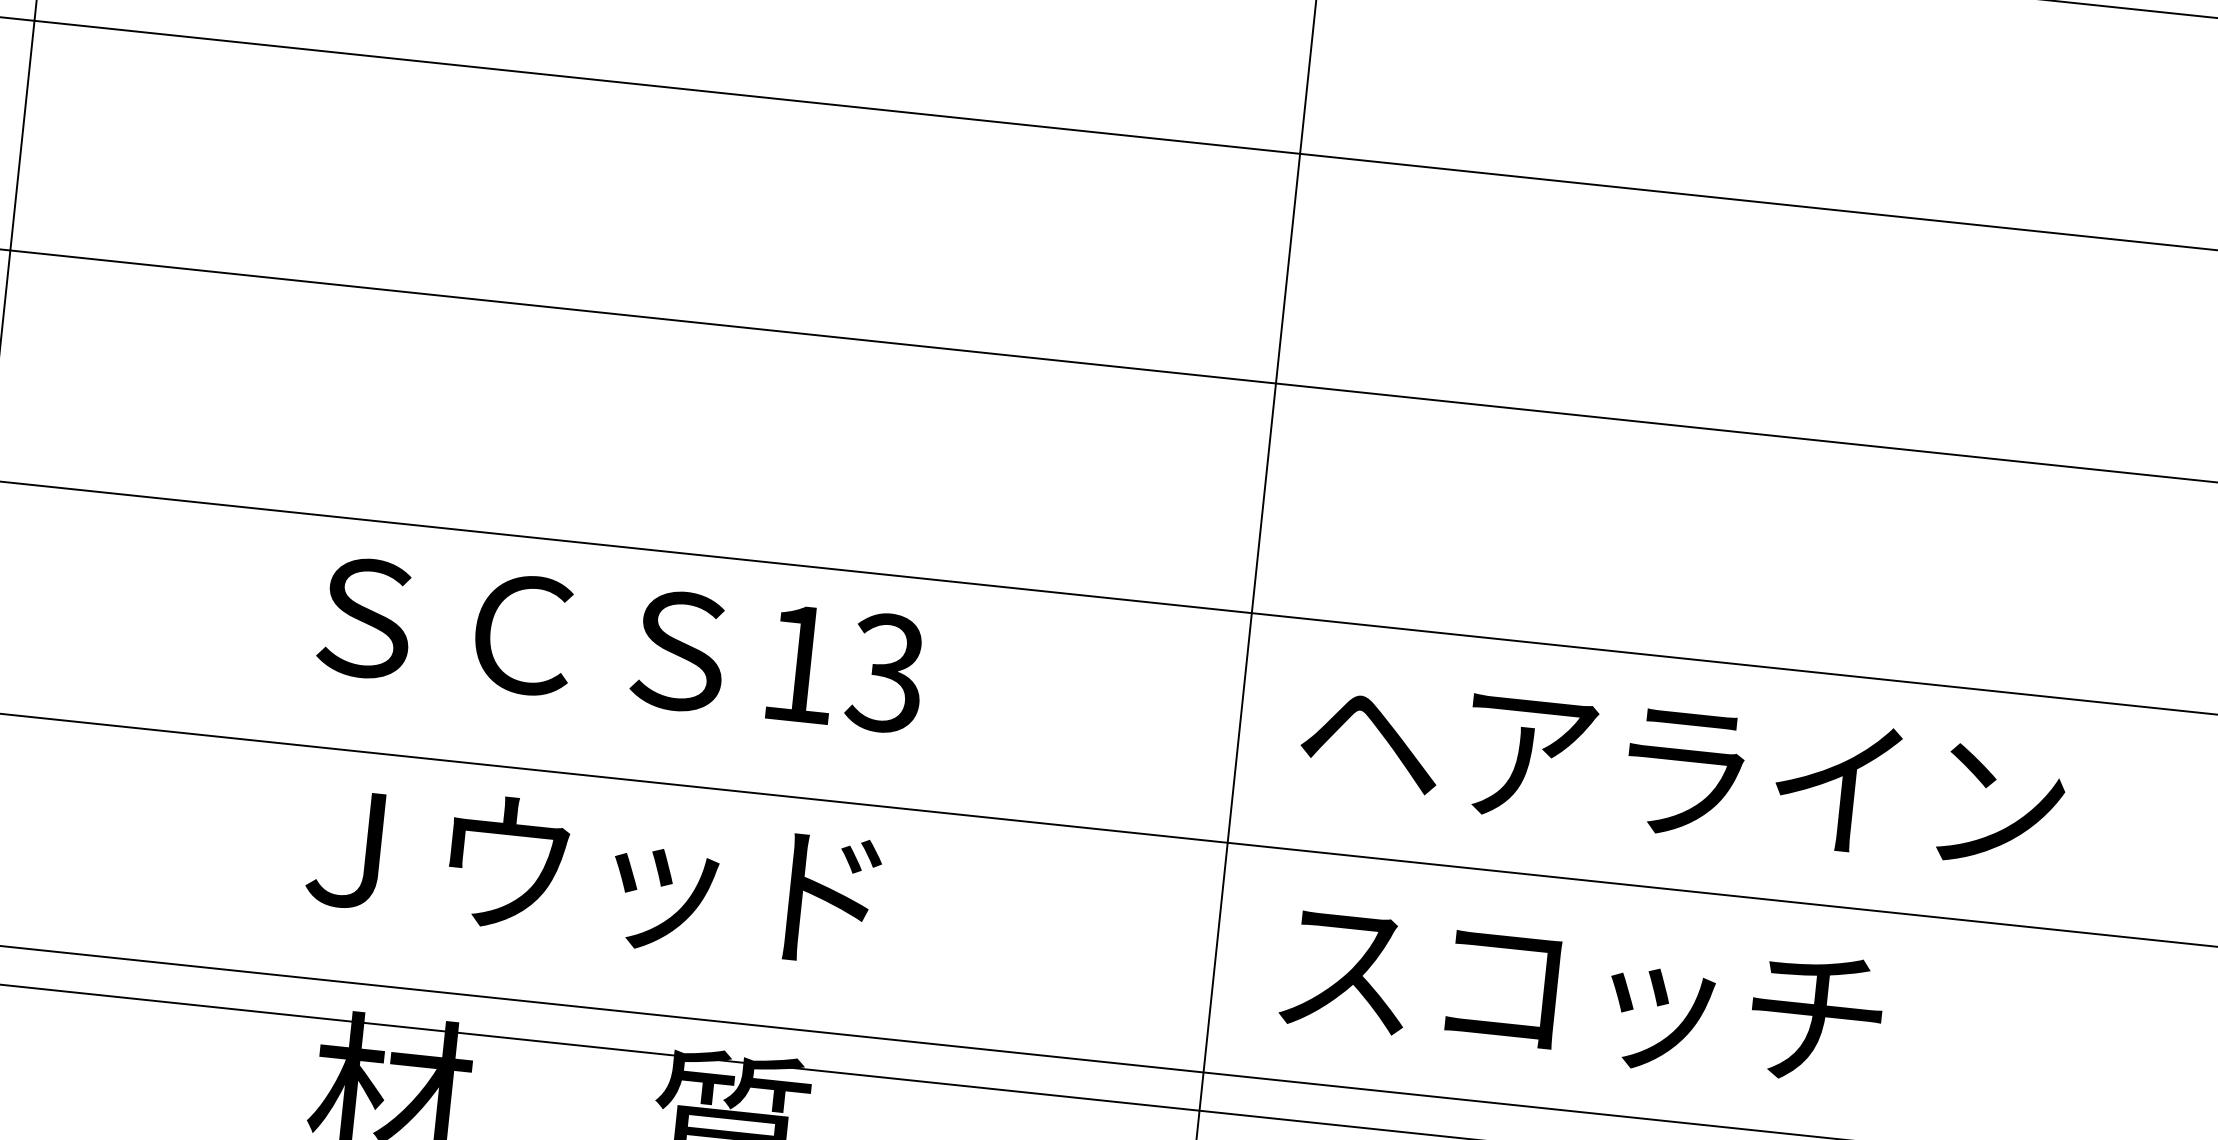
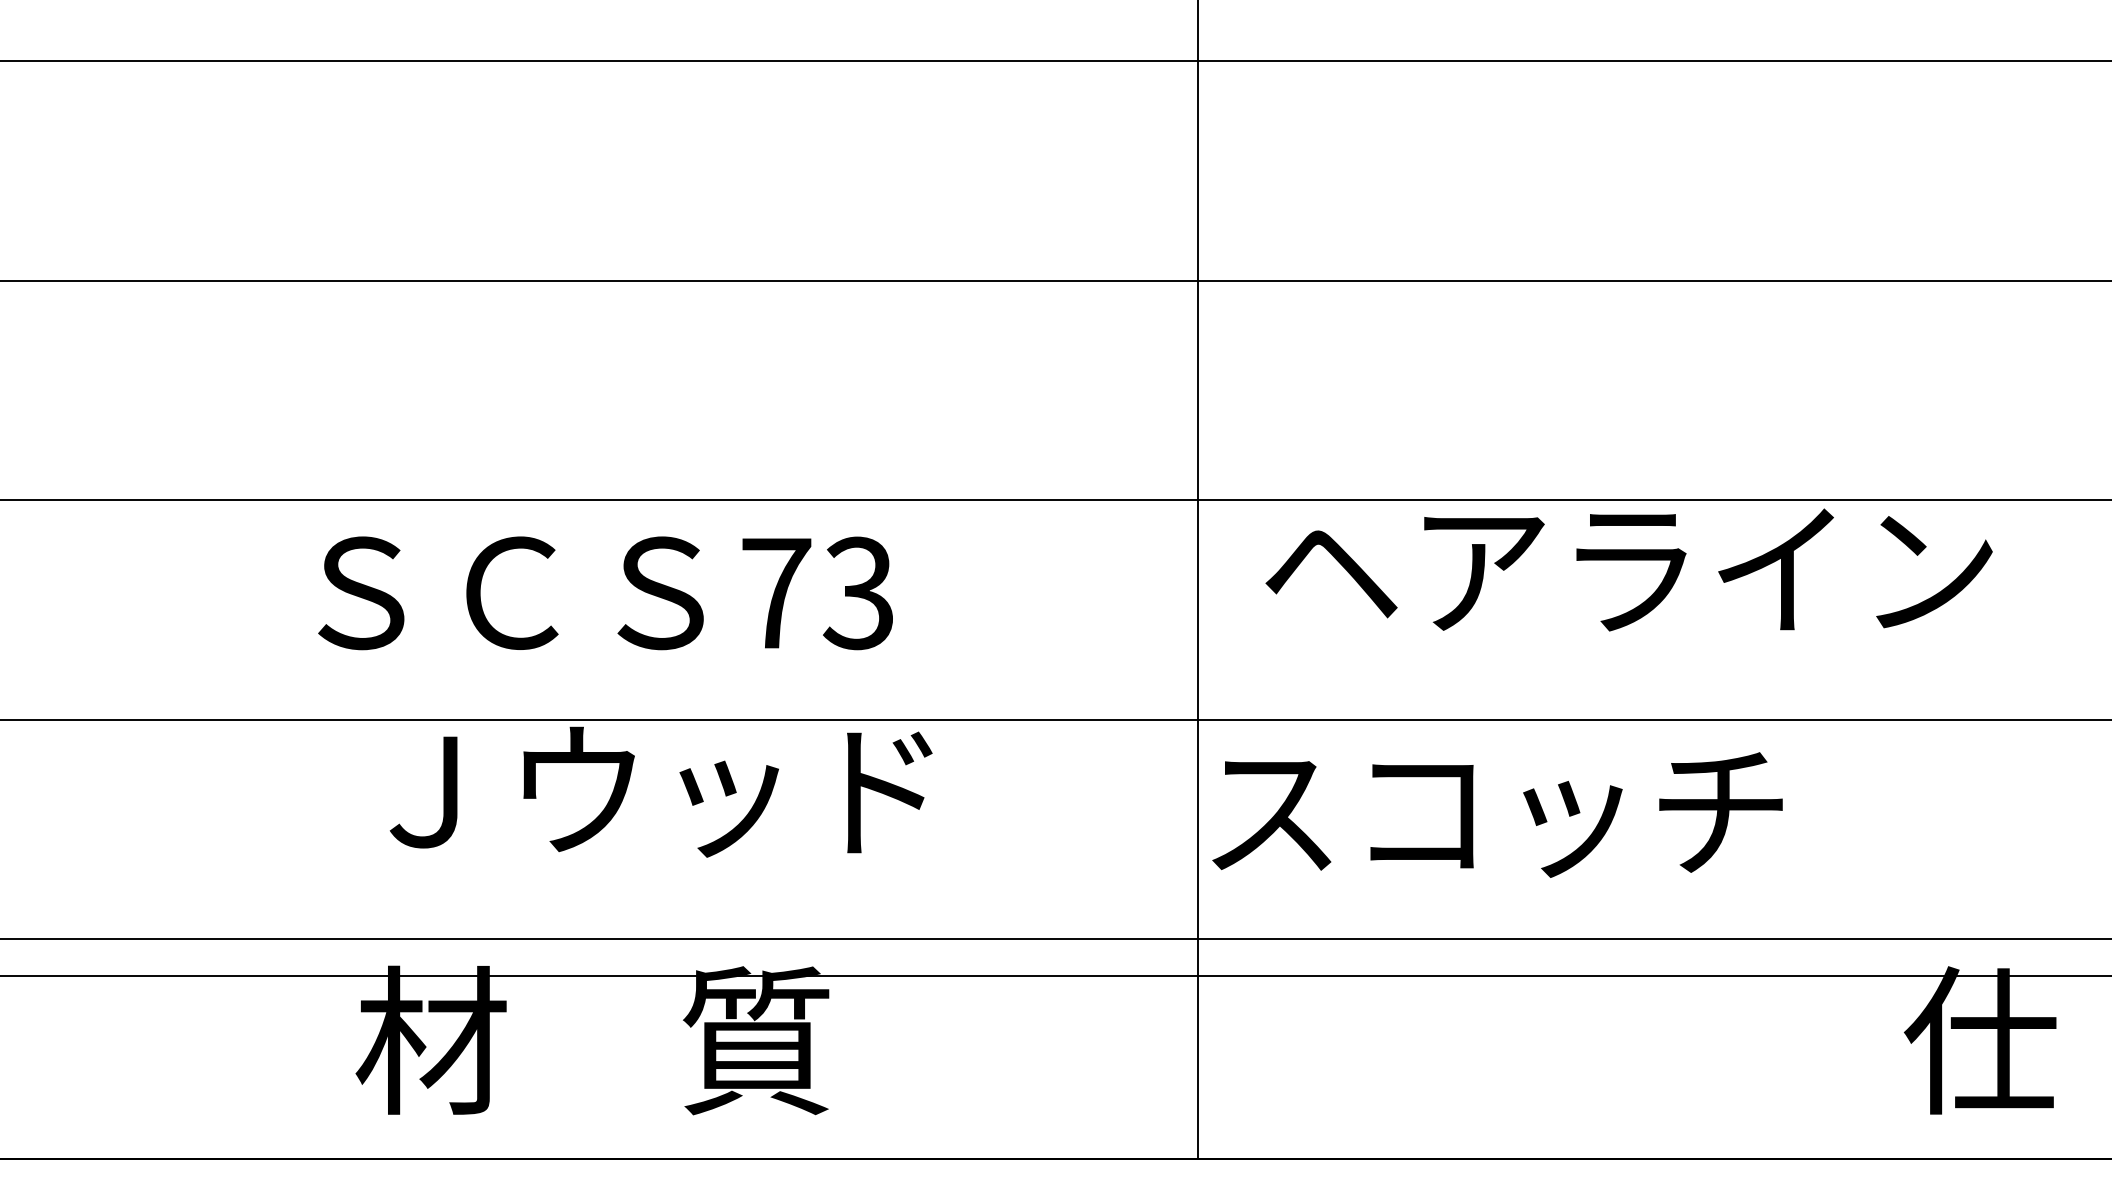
text: (800, 664) -> (776, 593), 13 -> 73
text: (1682, 770) -> (1628, 569), moved
text: (593, 874) -> (660, 791), moved
text: (1582, 996) -> (1497, 814), moved

